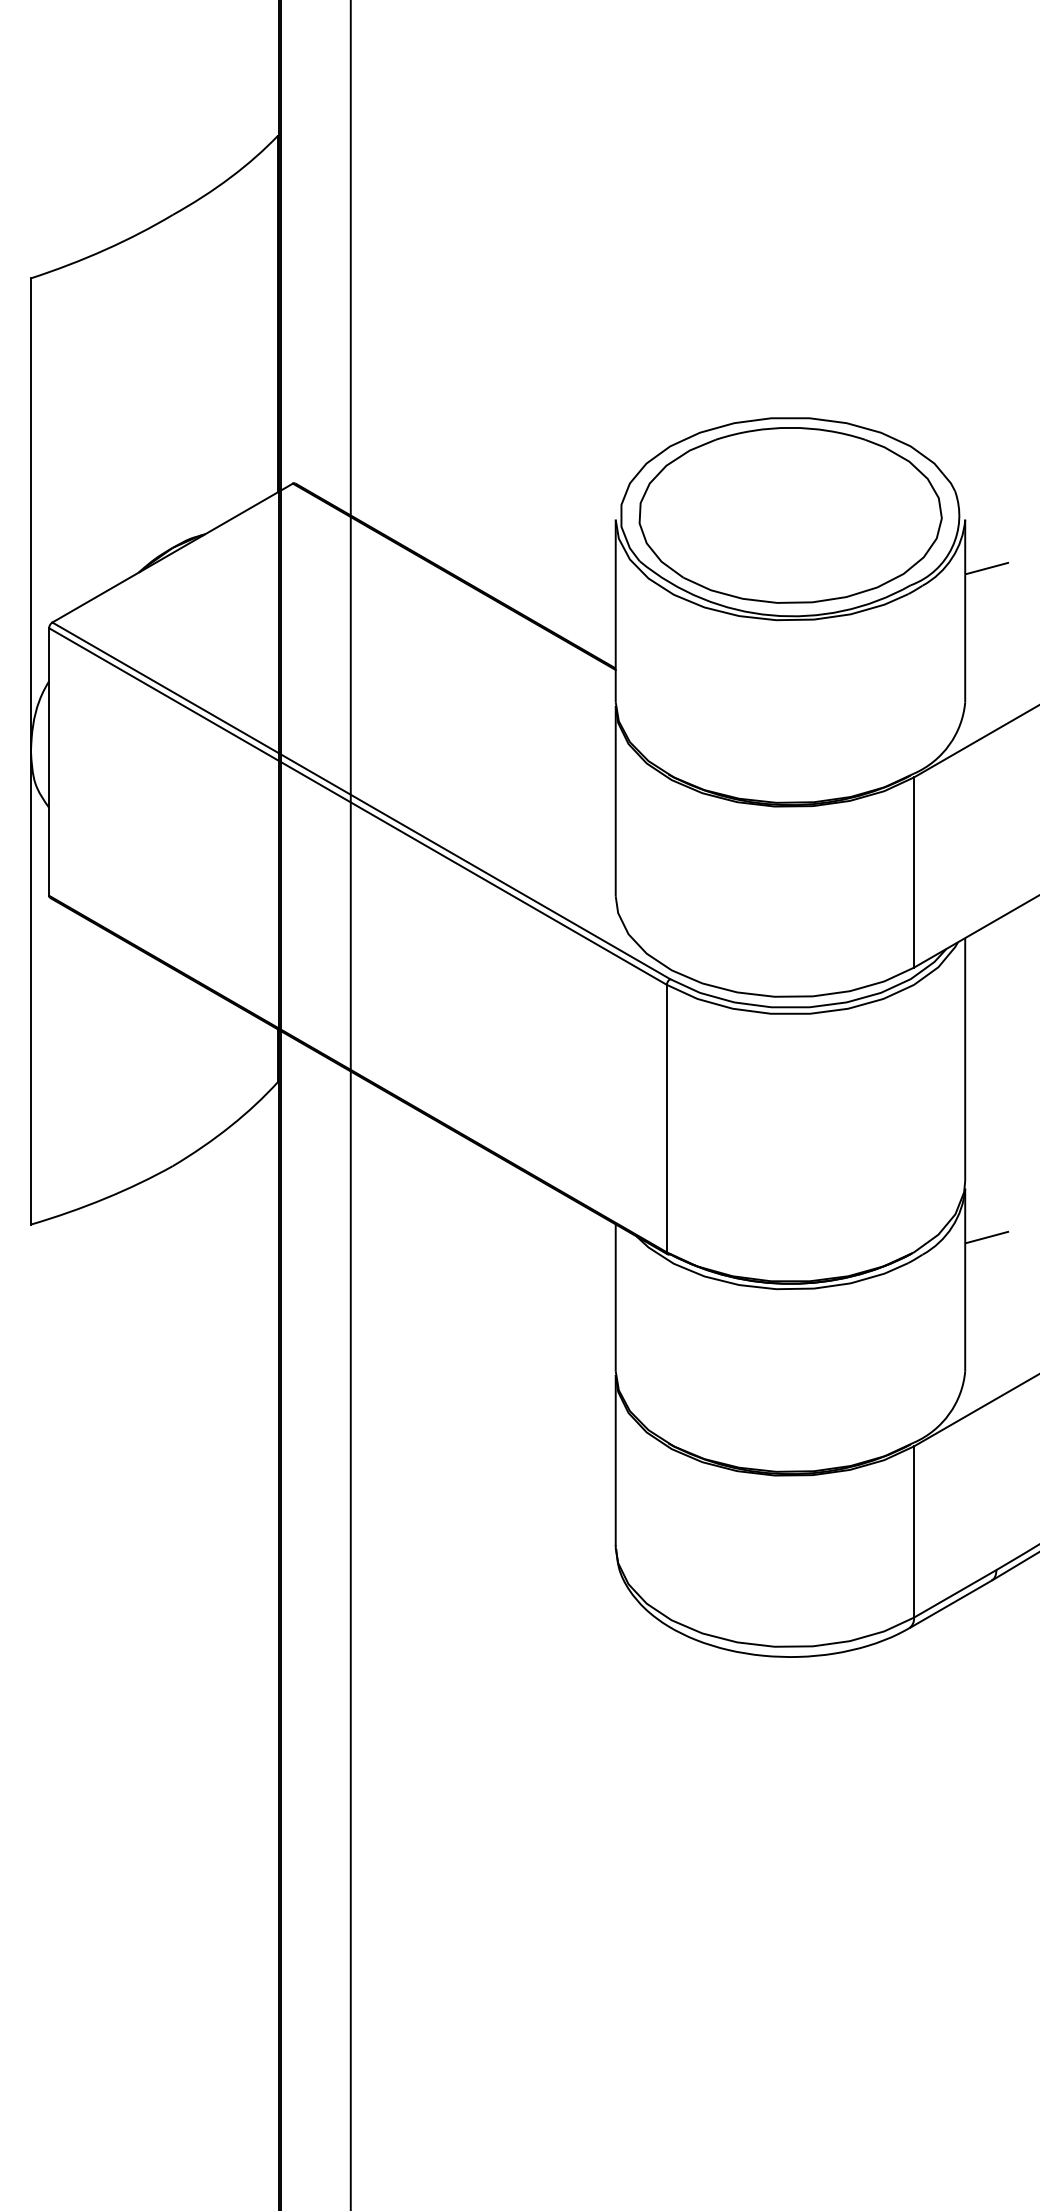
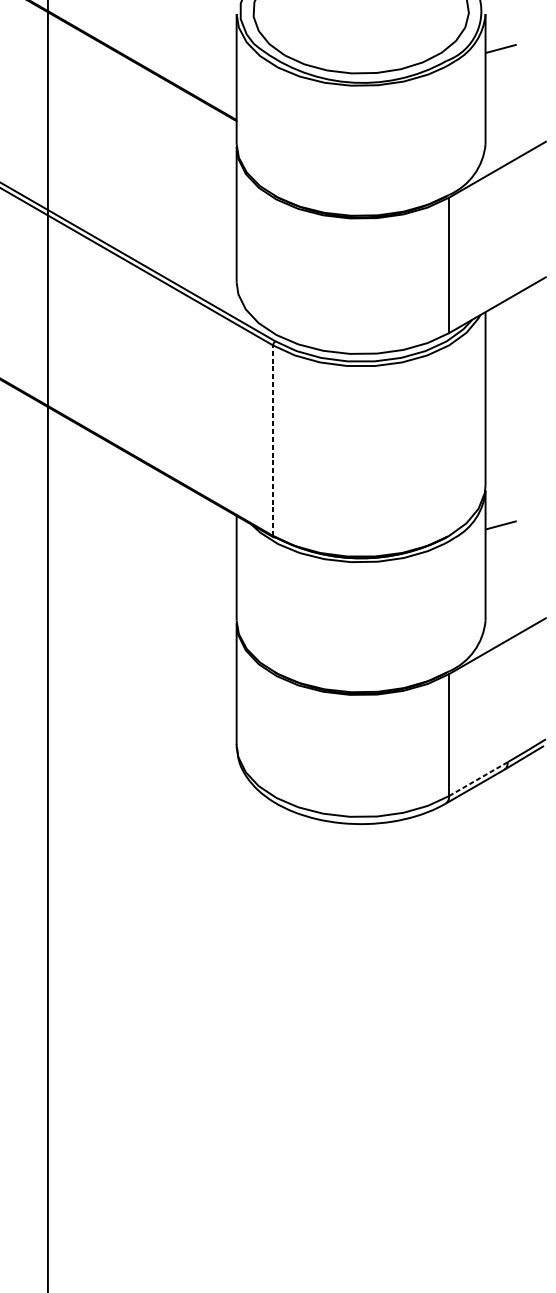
line: (666, 1118) -> (272, 440), solid -> dashed
line: (955, 1593) -> (478, 778), solid -> dashed

